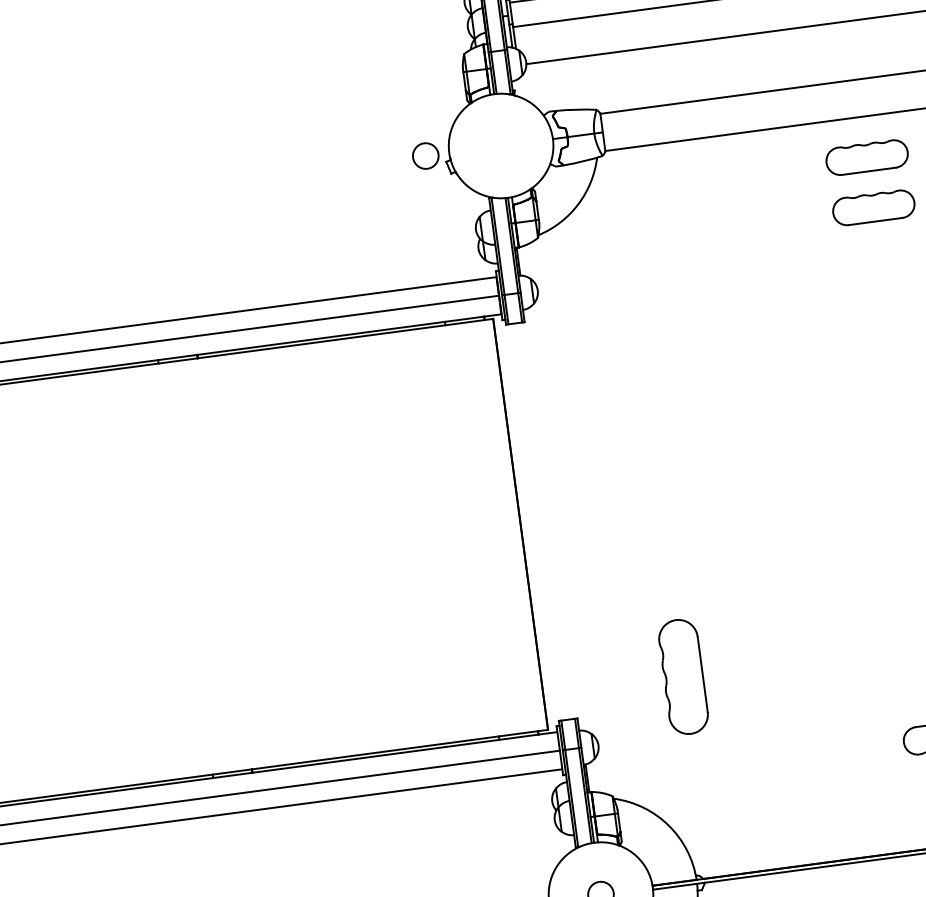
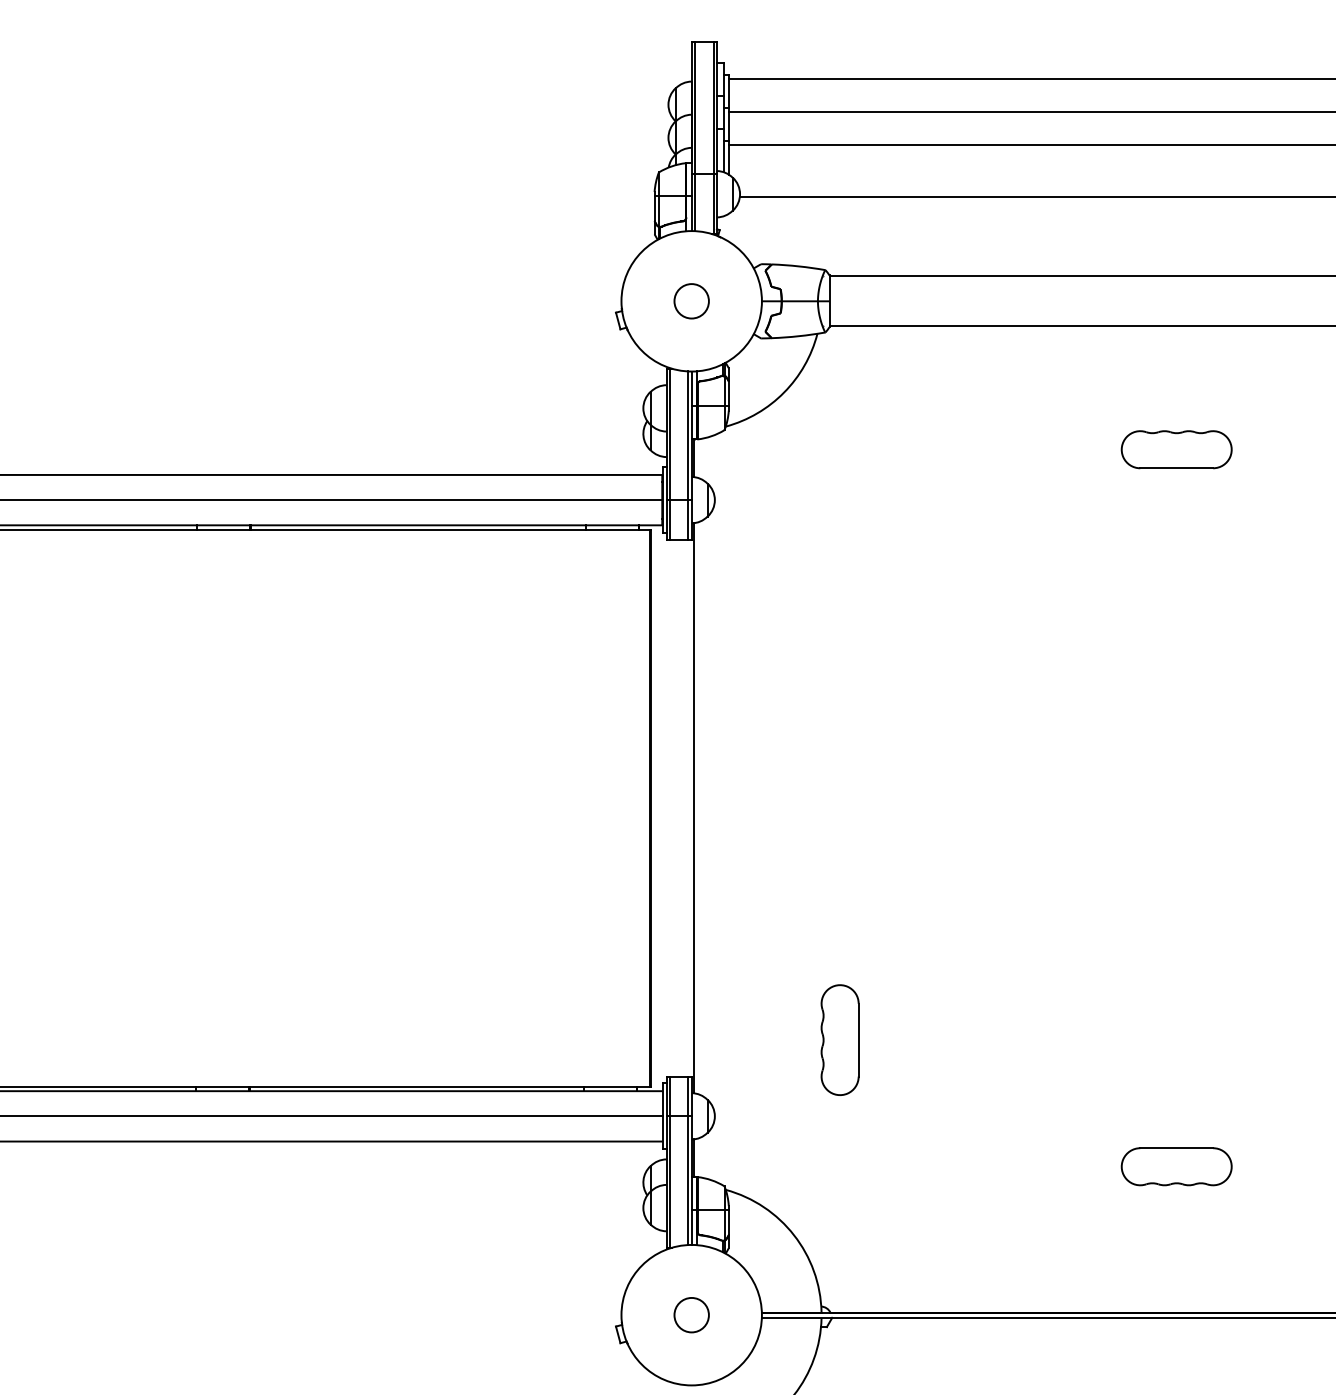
circle: (425, 156) -> (691, 301), moved
part: (866, 157) -> (1176, 381), removed
line: (553, 520) -> (694, 808), added
part: (682, 676) -> (839, 1039), size x0.71

